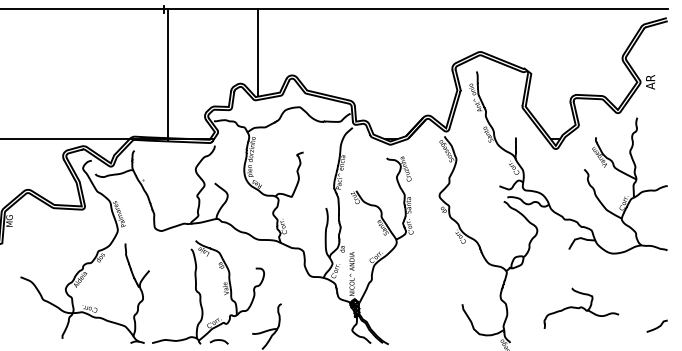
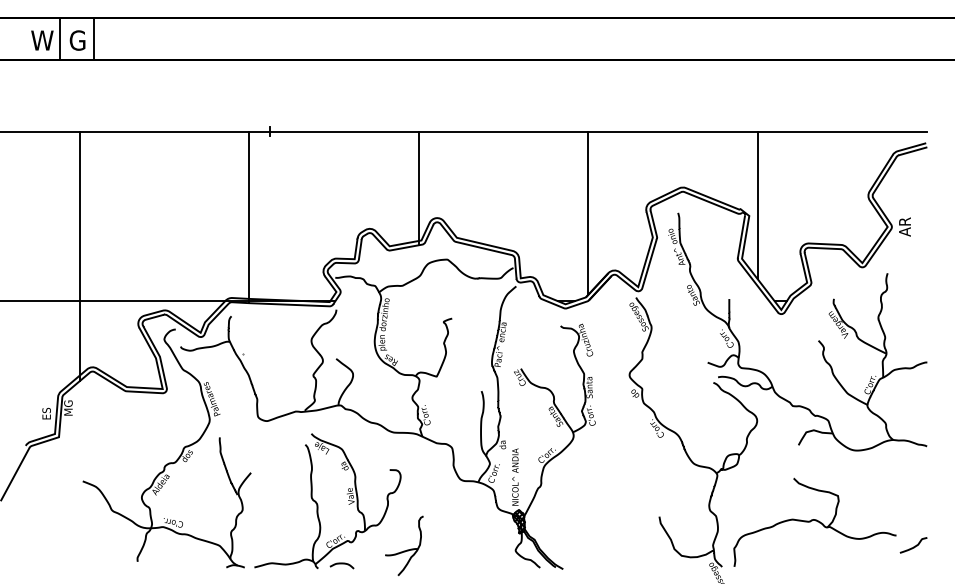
line: (257, 52) -> (418, 188), moved
line: (537, 65) -> (757, 205), added
line: (408, 71) -> (588, 212), added
line: (168, 74) -> (249, 217), moved
line: (18, 104) -> (79, 256), added
part: (581, 307) -> (814, 521), size x1.67

